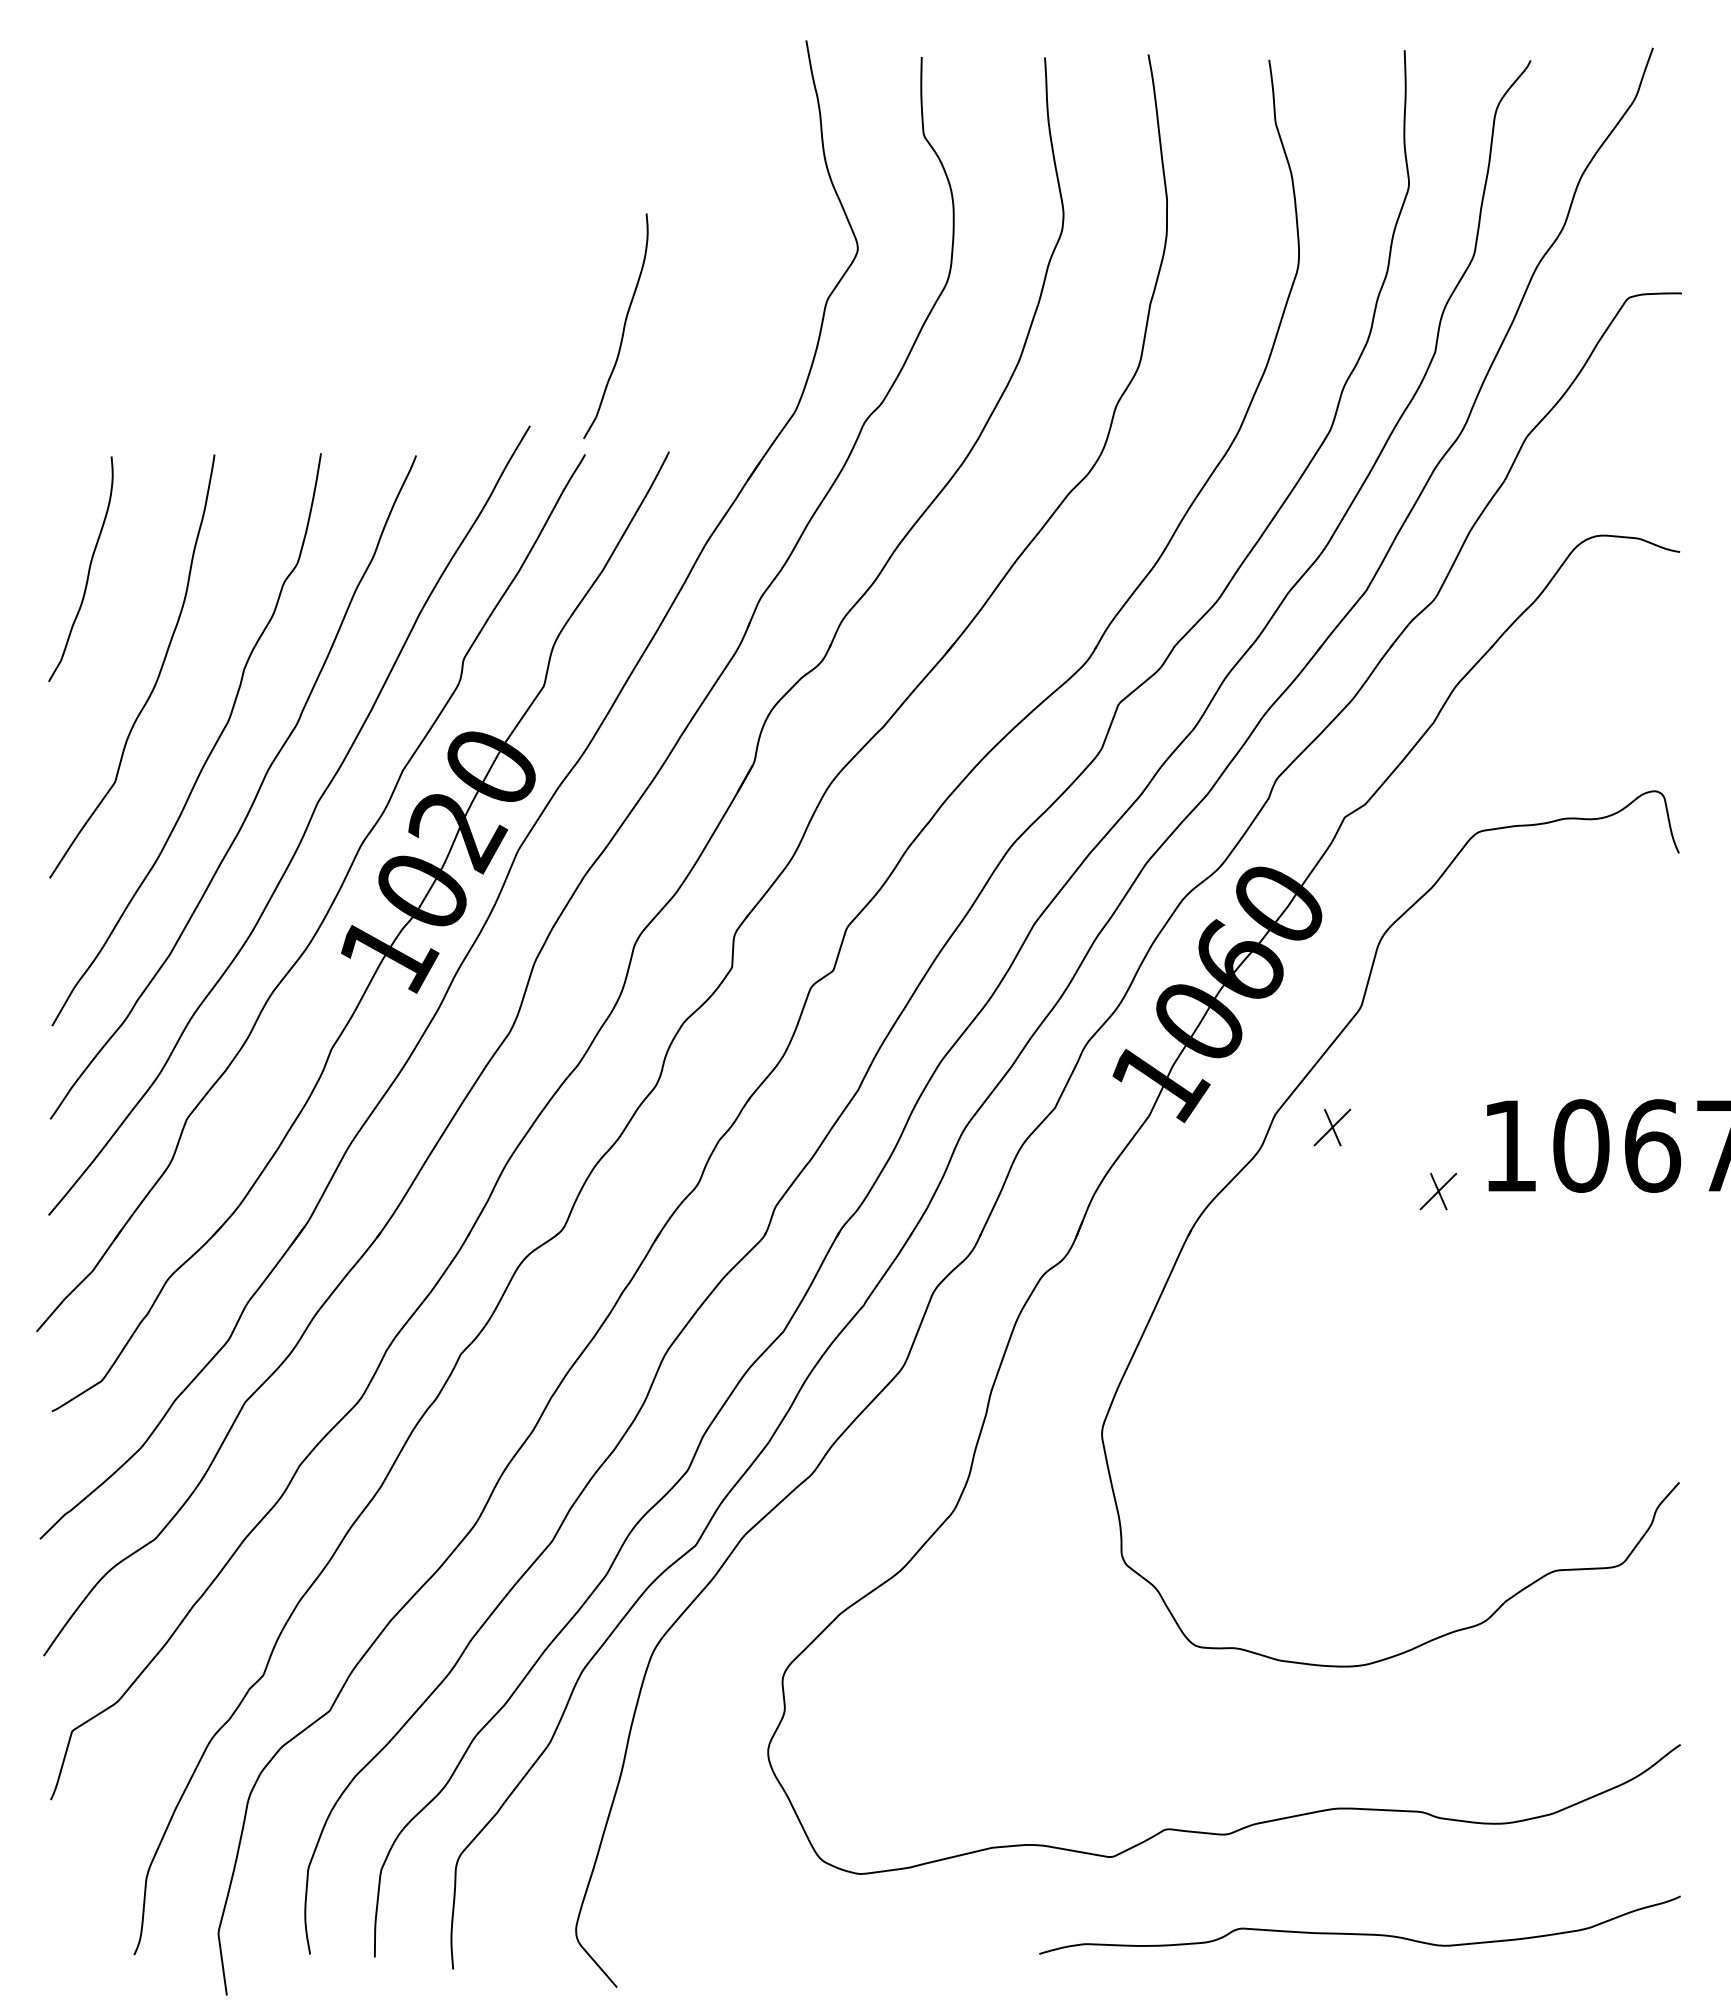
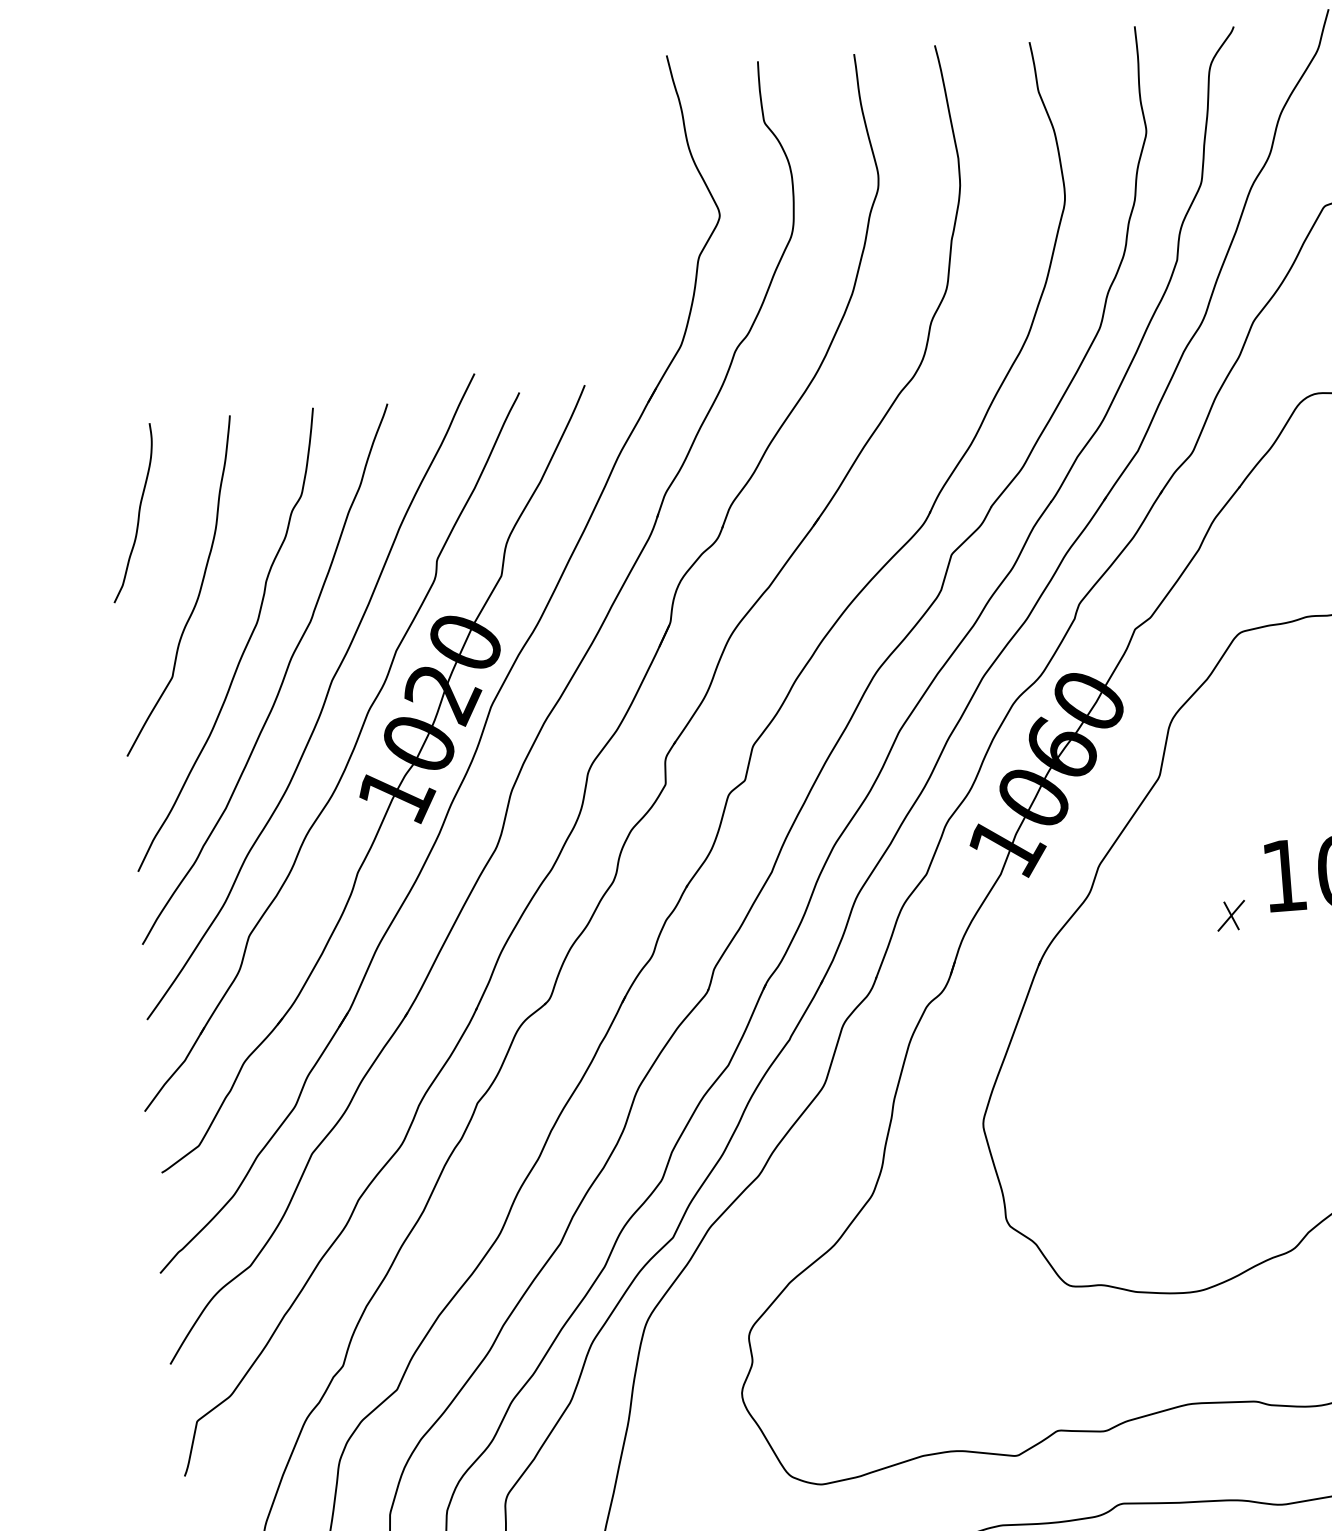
curve: (623, 325) -> (541, 289), removed
part: (1332, 1127) -> (1144, 872), removed

